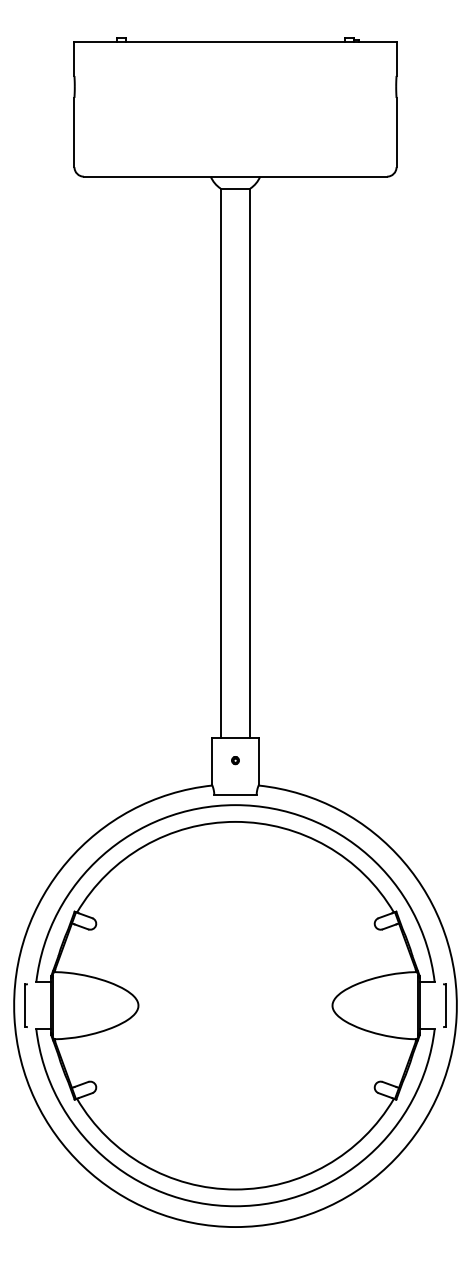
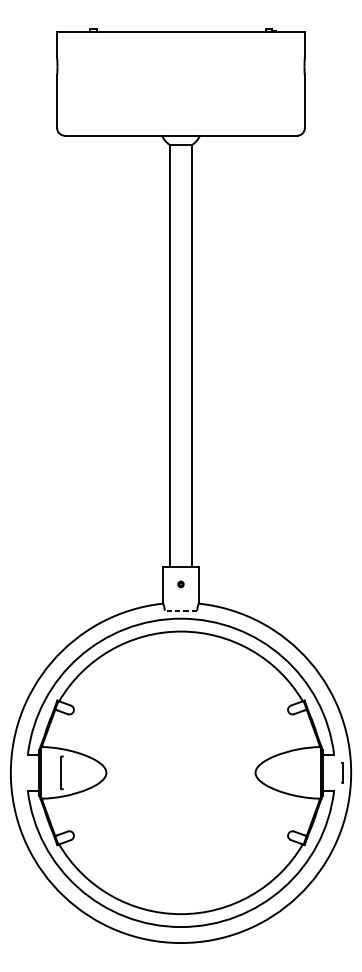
line: (235, 794) -> (181, 610), solid -> dashed
part: (25, 1005) -> (61, 772), moved
part: (444, 1005) -> (341, 772), size x0.6

